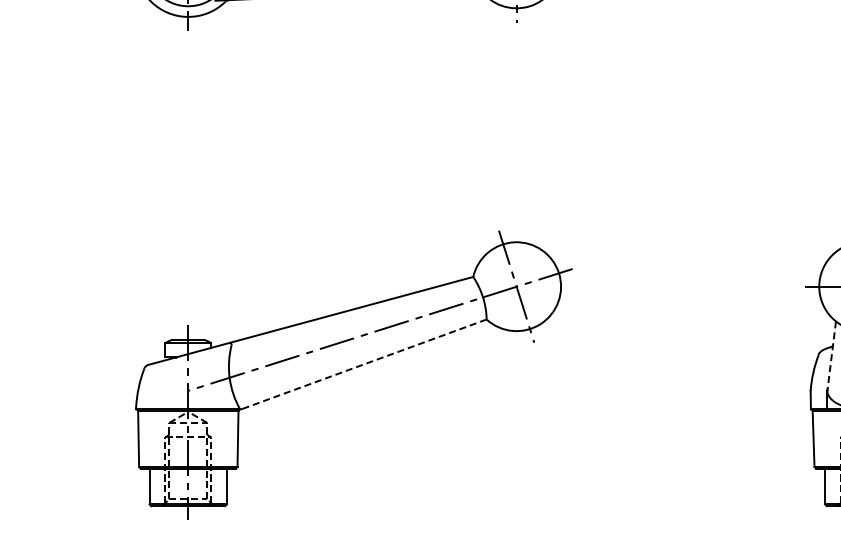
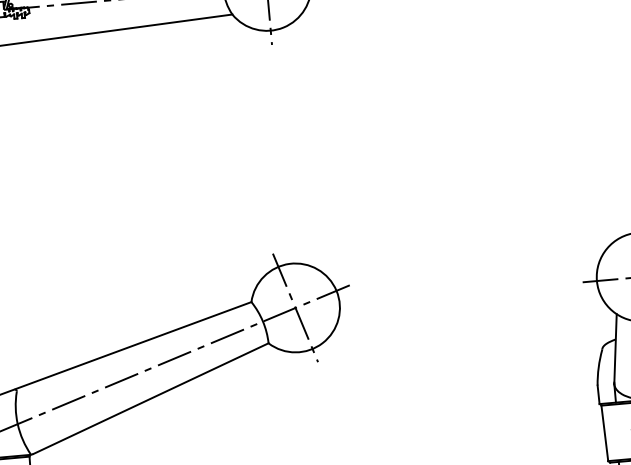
line: (831, 356) -> (615, 349), dashed -> solid
line: (364, 364) -> (150, 398), dashed -> solid

